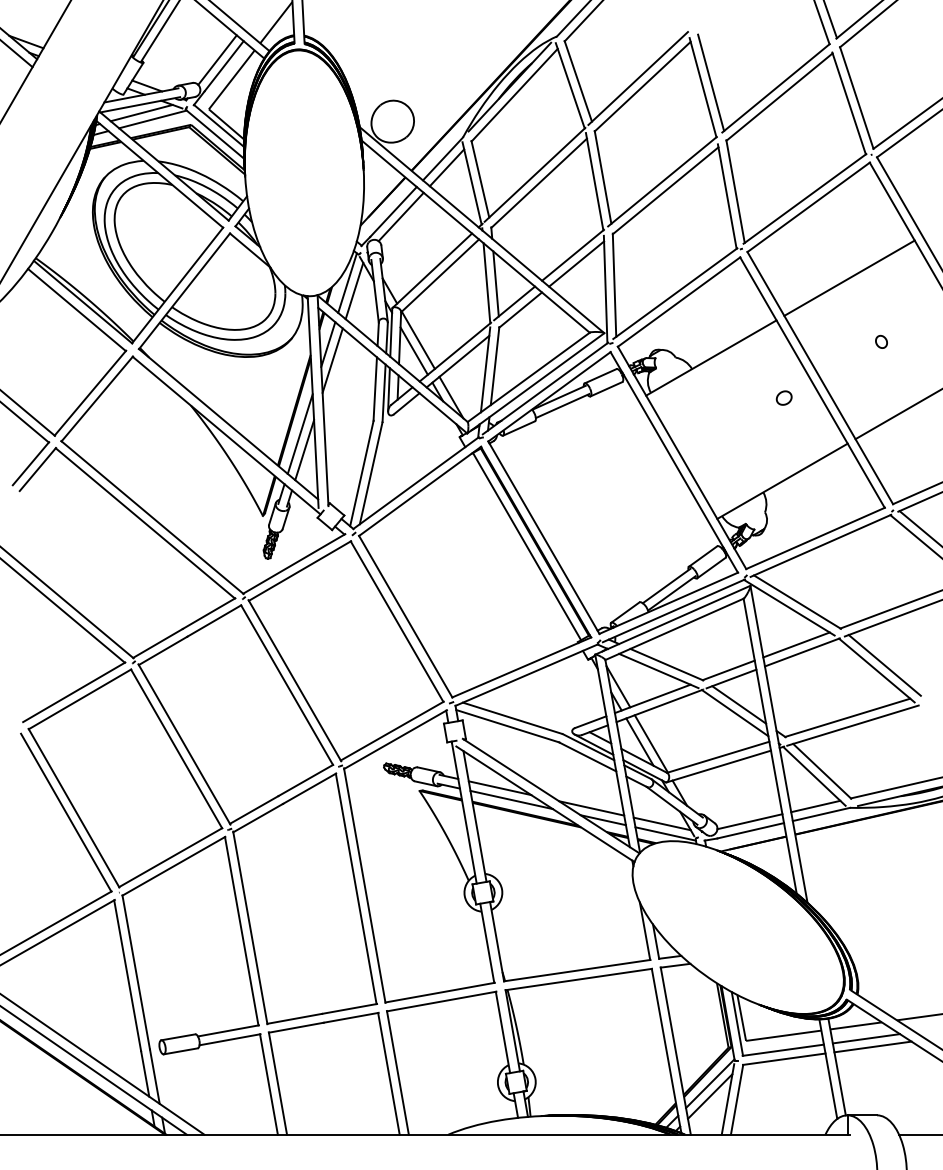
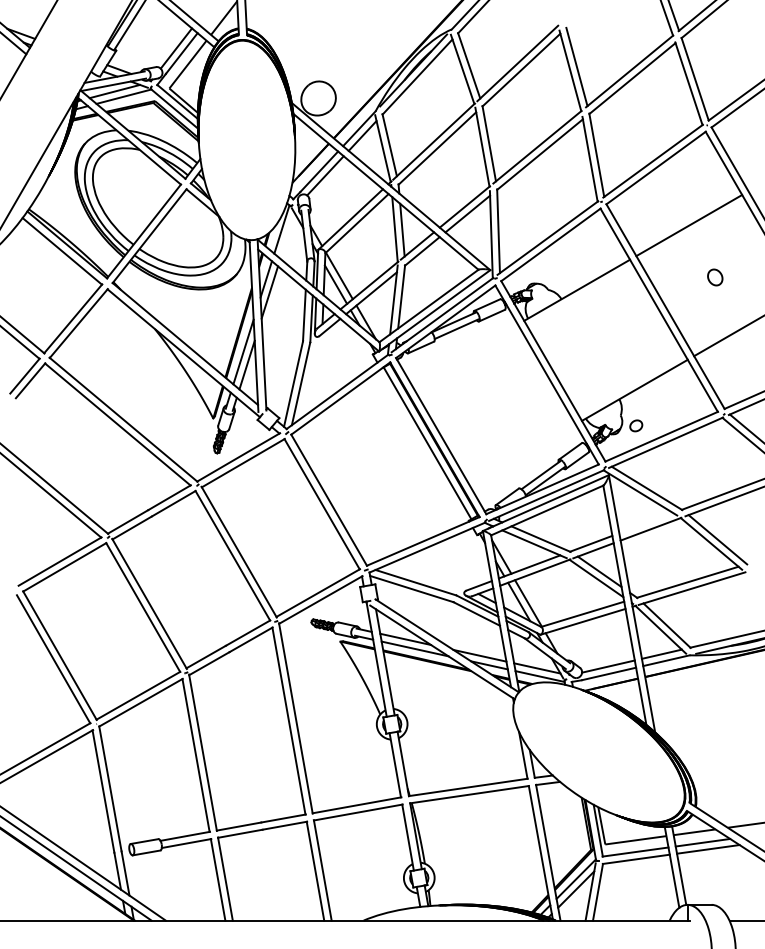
line: (354, 290) -> (287, 235), removed
part: (881, 341) -> (715, 276), size x1.6
part: (783, 397) -> (635, 425), moved
line: (796, 644) -> (646, 522), removed

